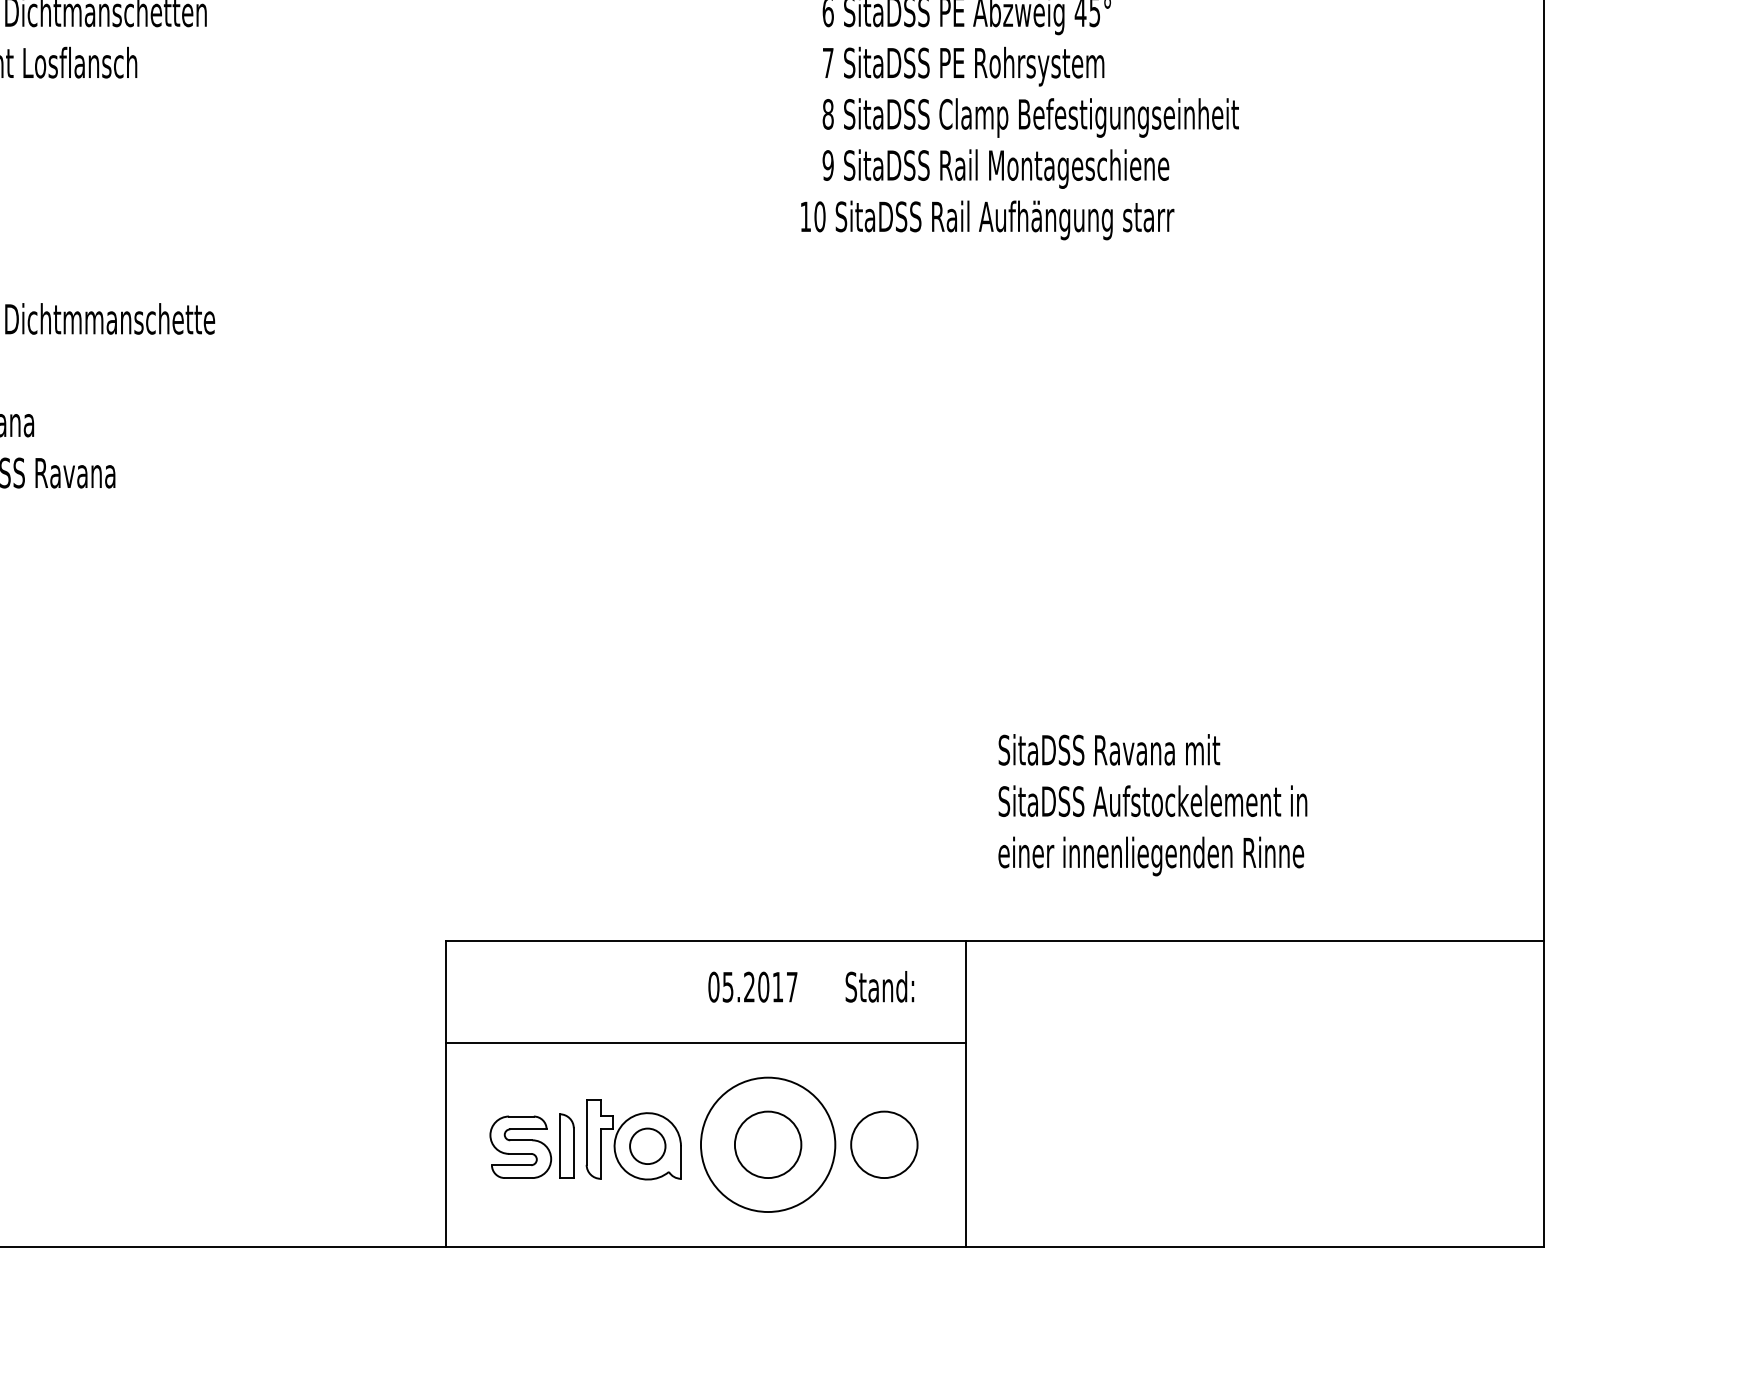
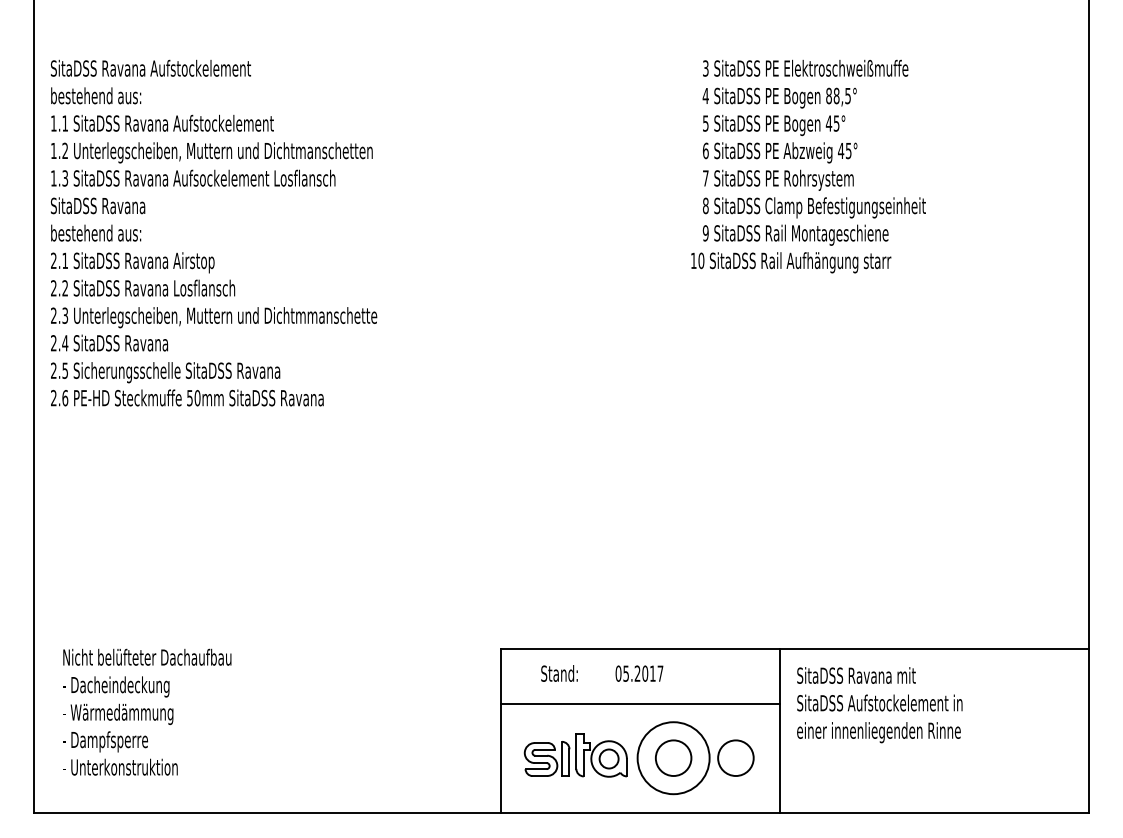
text: (1152, 805) -> (879, 705), moved
text: (752, 986) -> (639, 673), moved
text: (879, 986) -> (559, 673), moved

